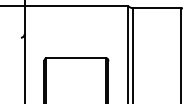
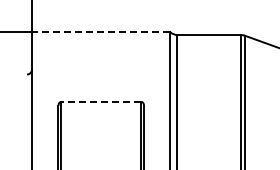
line: (75, 6) -> (100, 32), solid -> dashed
line: (75, 57) -> (100, 101), solid -> dashed

